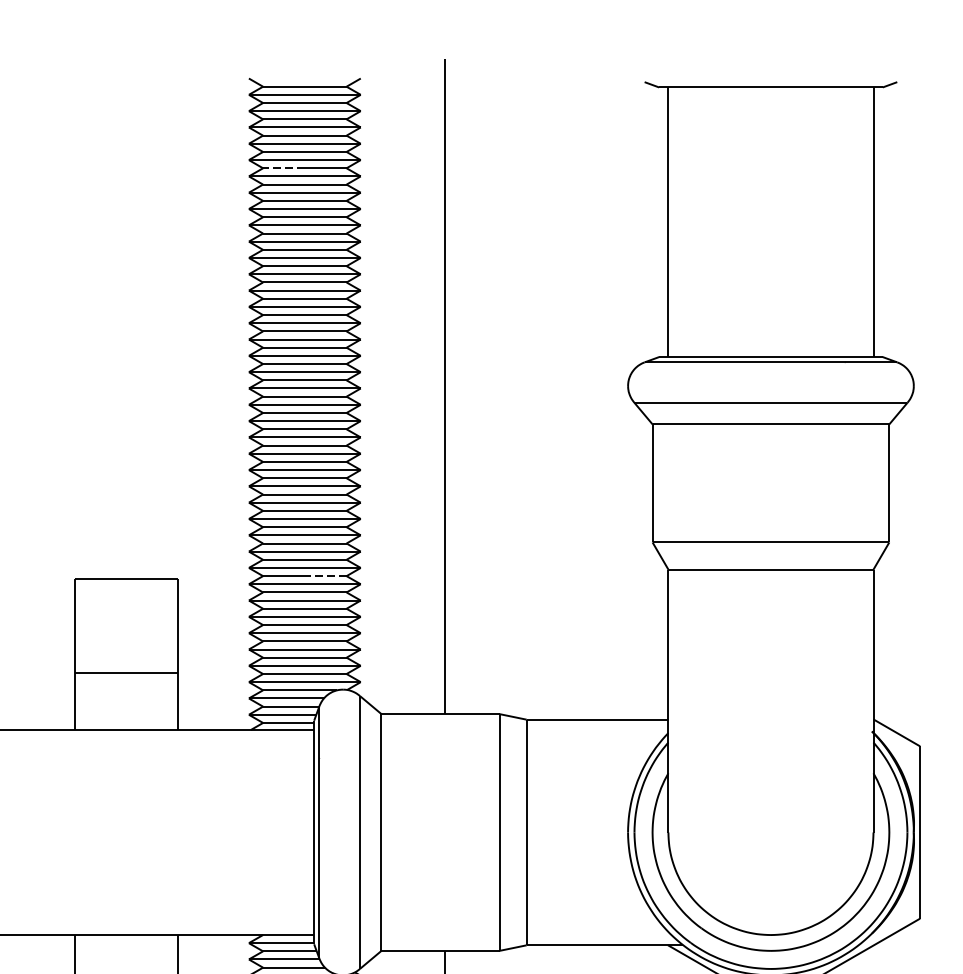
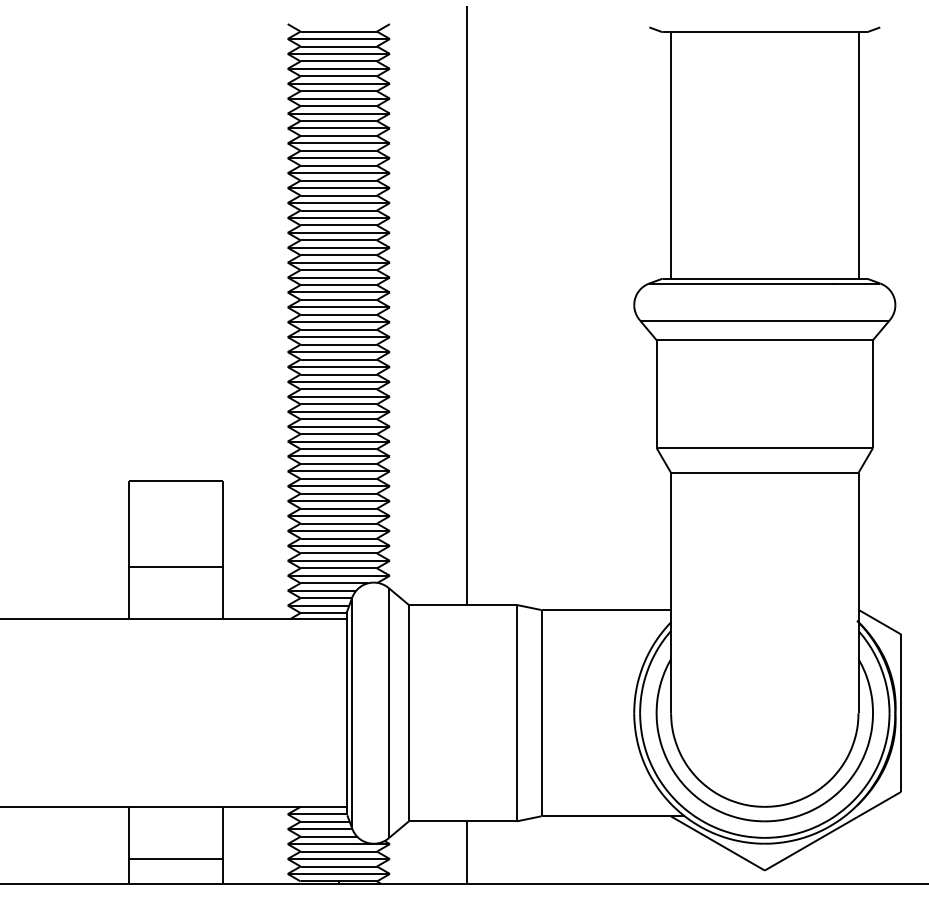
line: (283, 168) -> (319, 106), dashed -> solid
line: (325, 575) -> (357, 478), dashed -> solid

